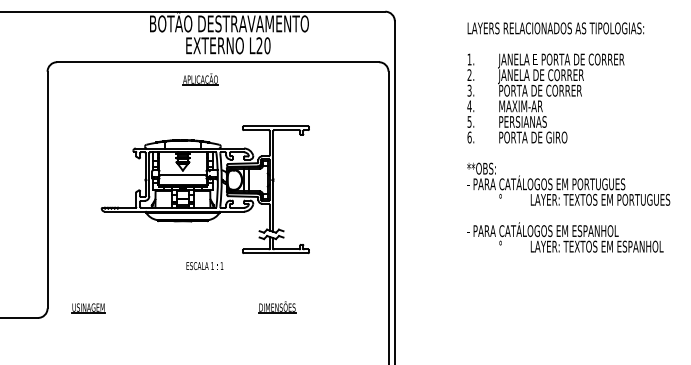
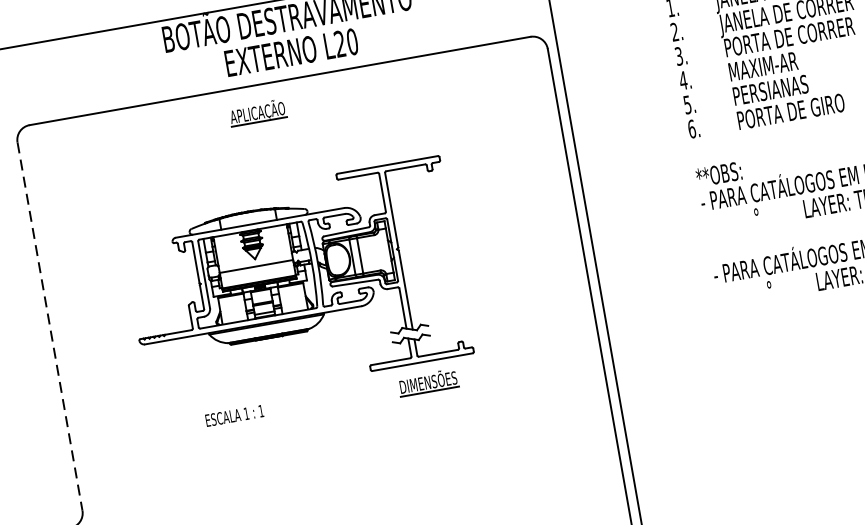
line: (47, 190) -> (50, 327), solid -> dashed
text: (204, 265) -> (233, 415), moved
part: (277, 307) -> (428, 382), moved
part: (88, 308) -> (146, 499), removed

